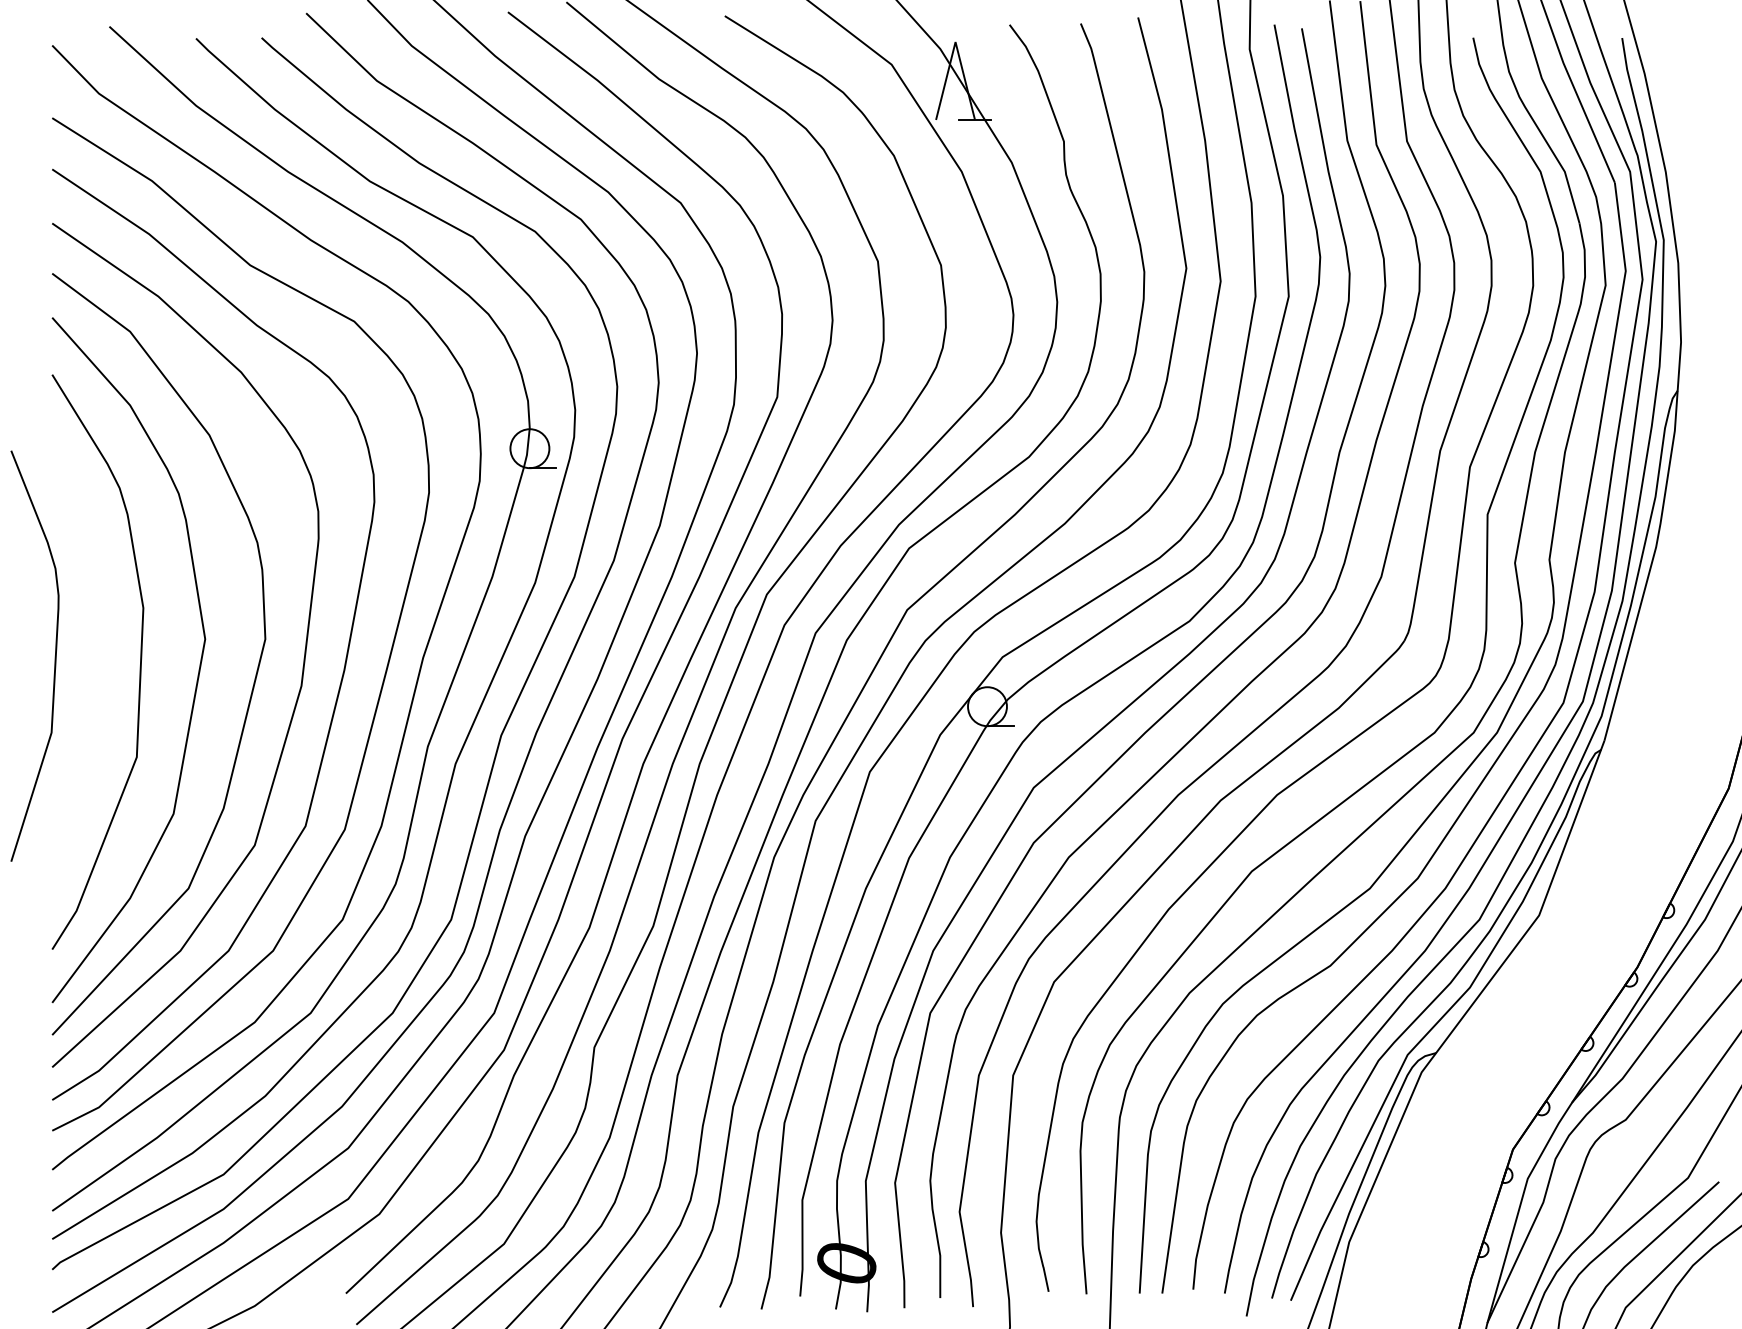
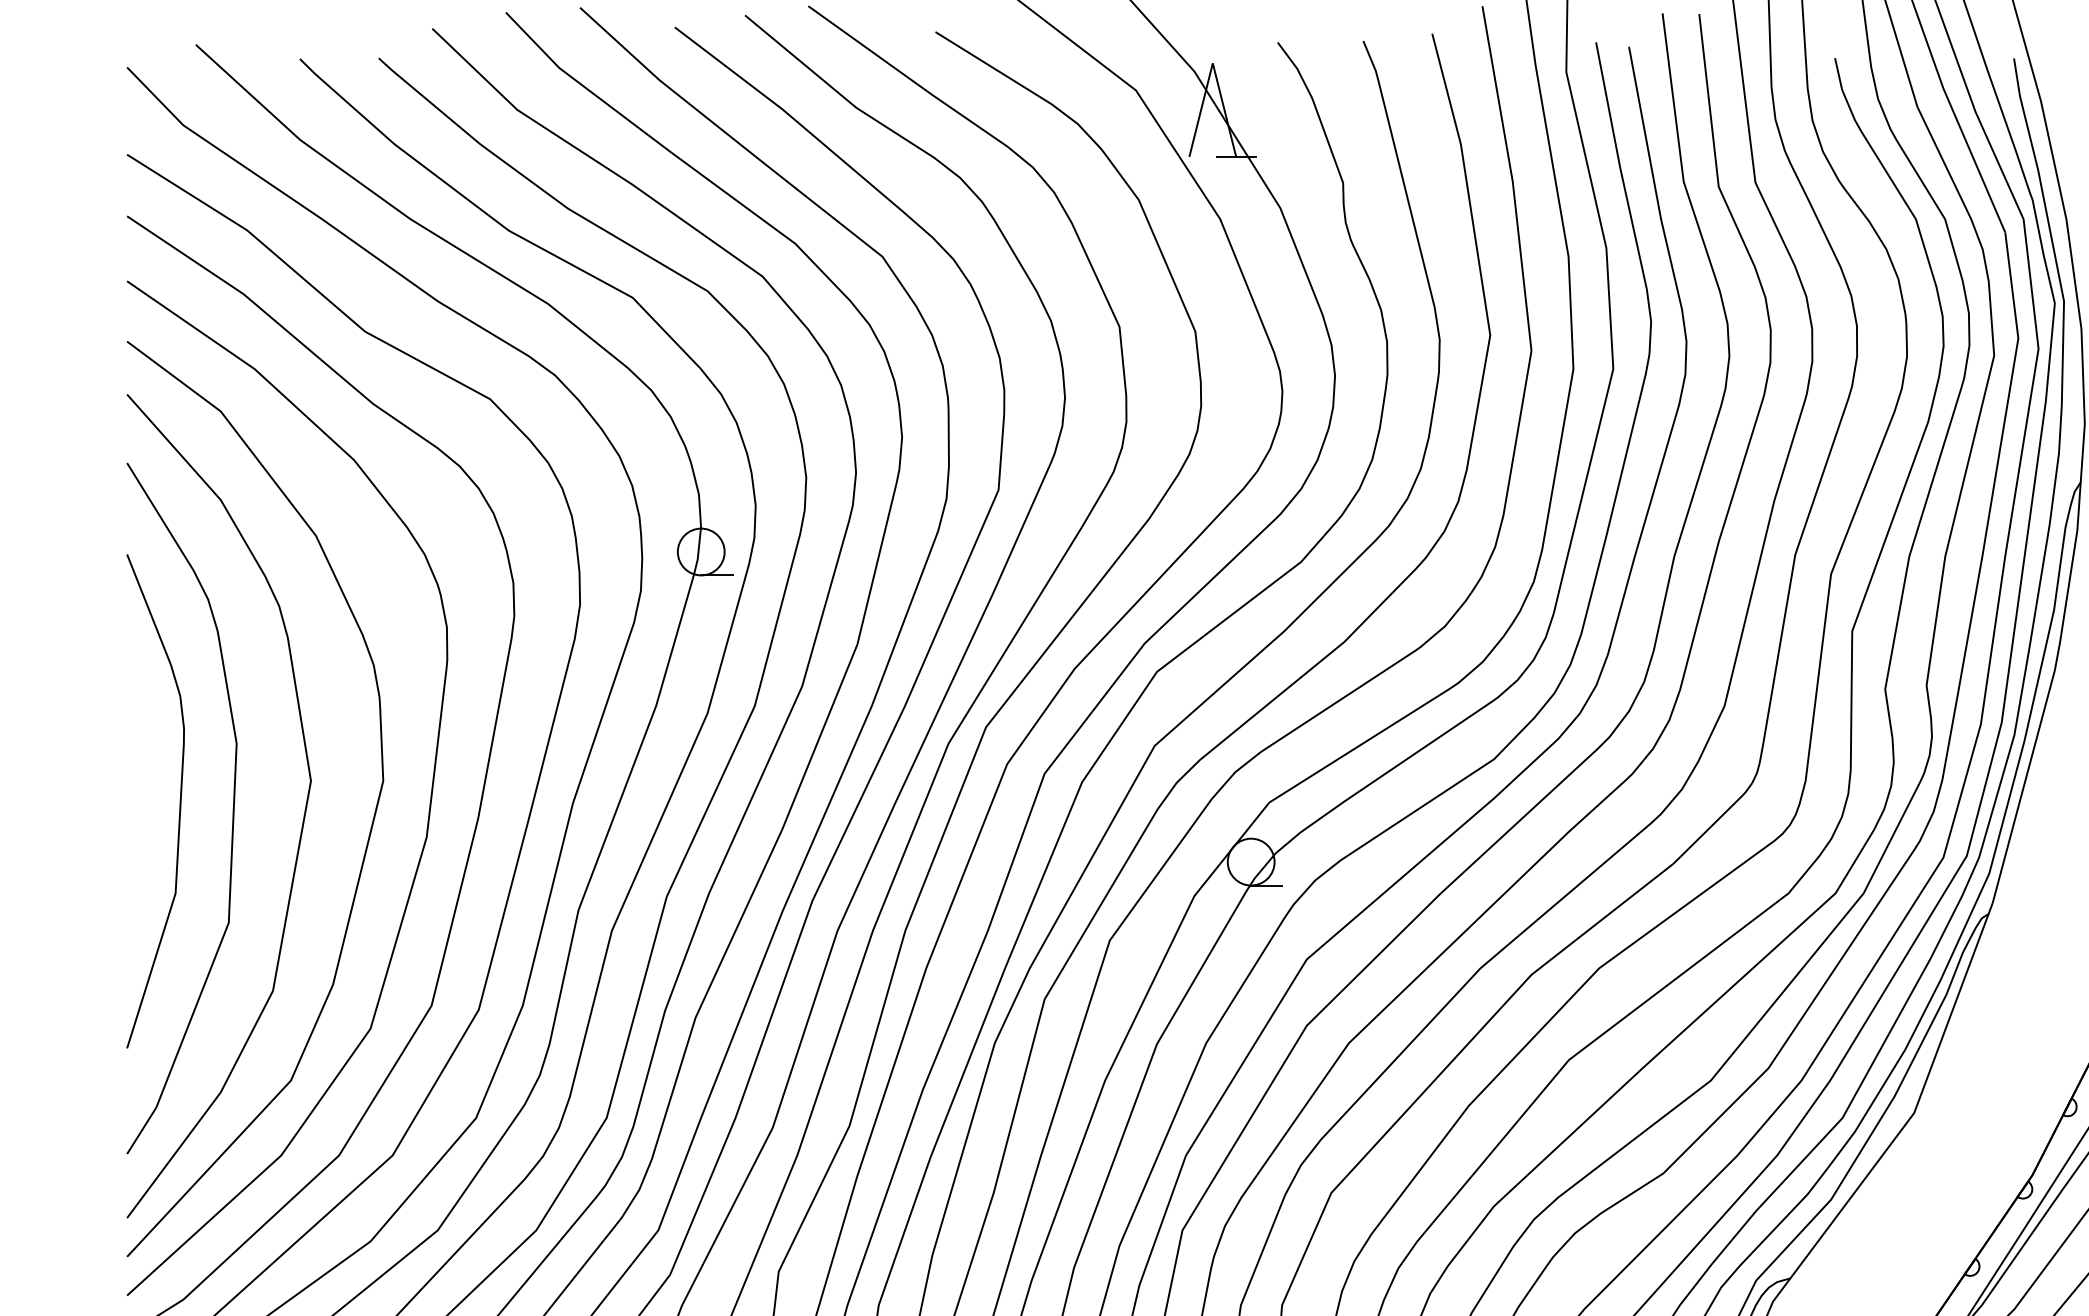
curve: (54, 656) -> (179, 801), moved

